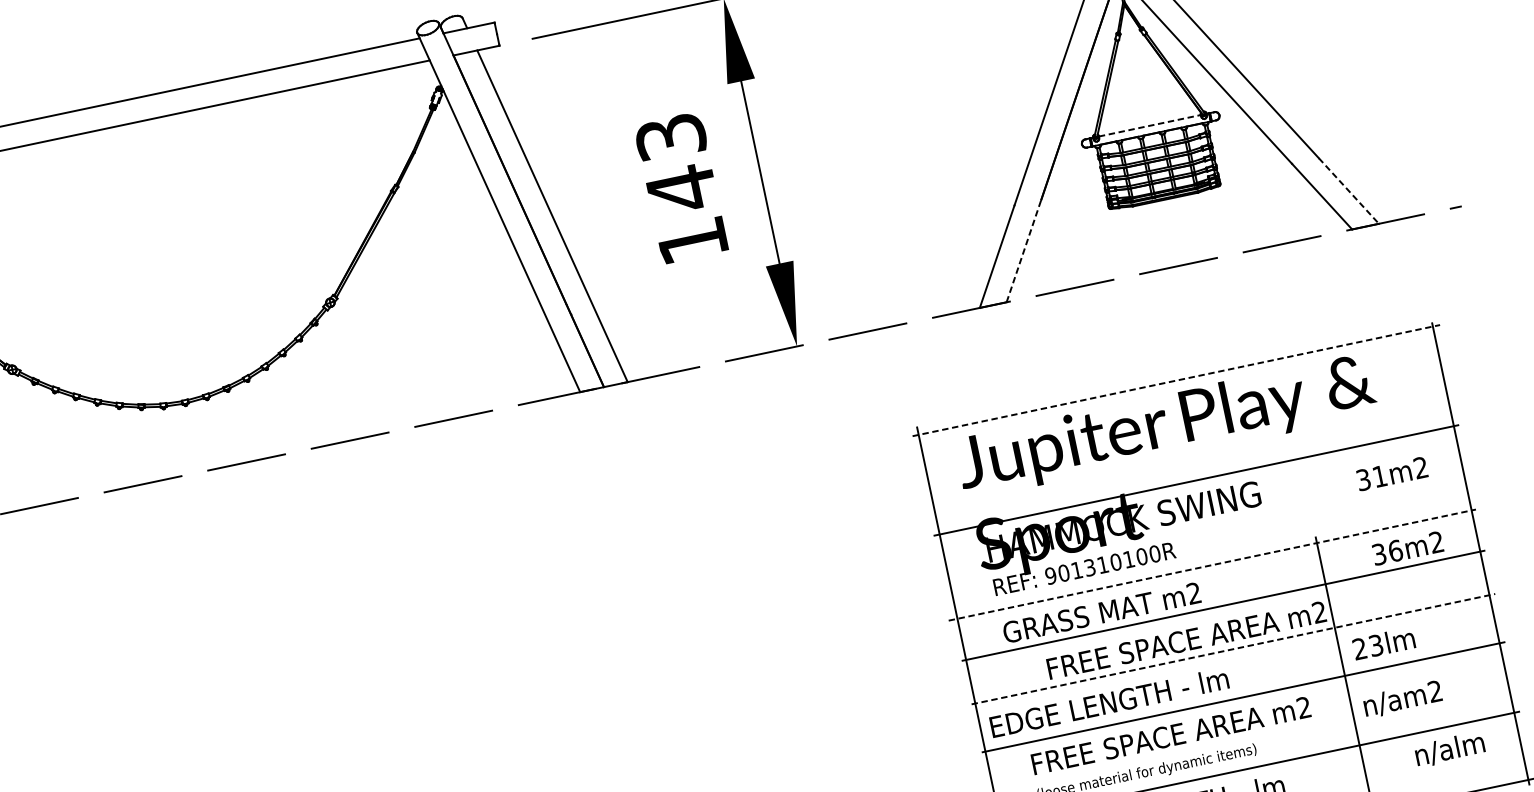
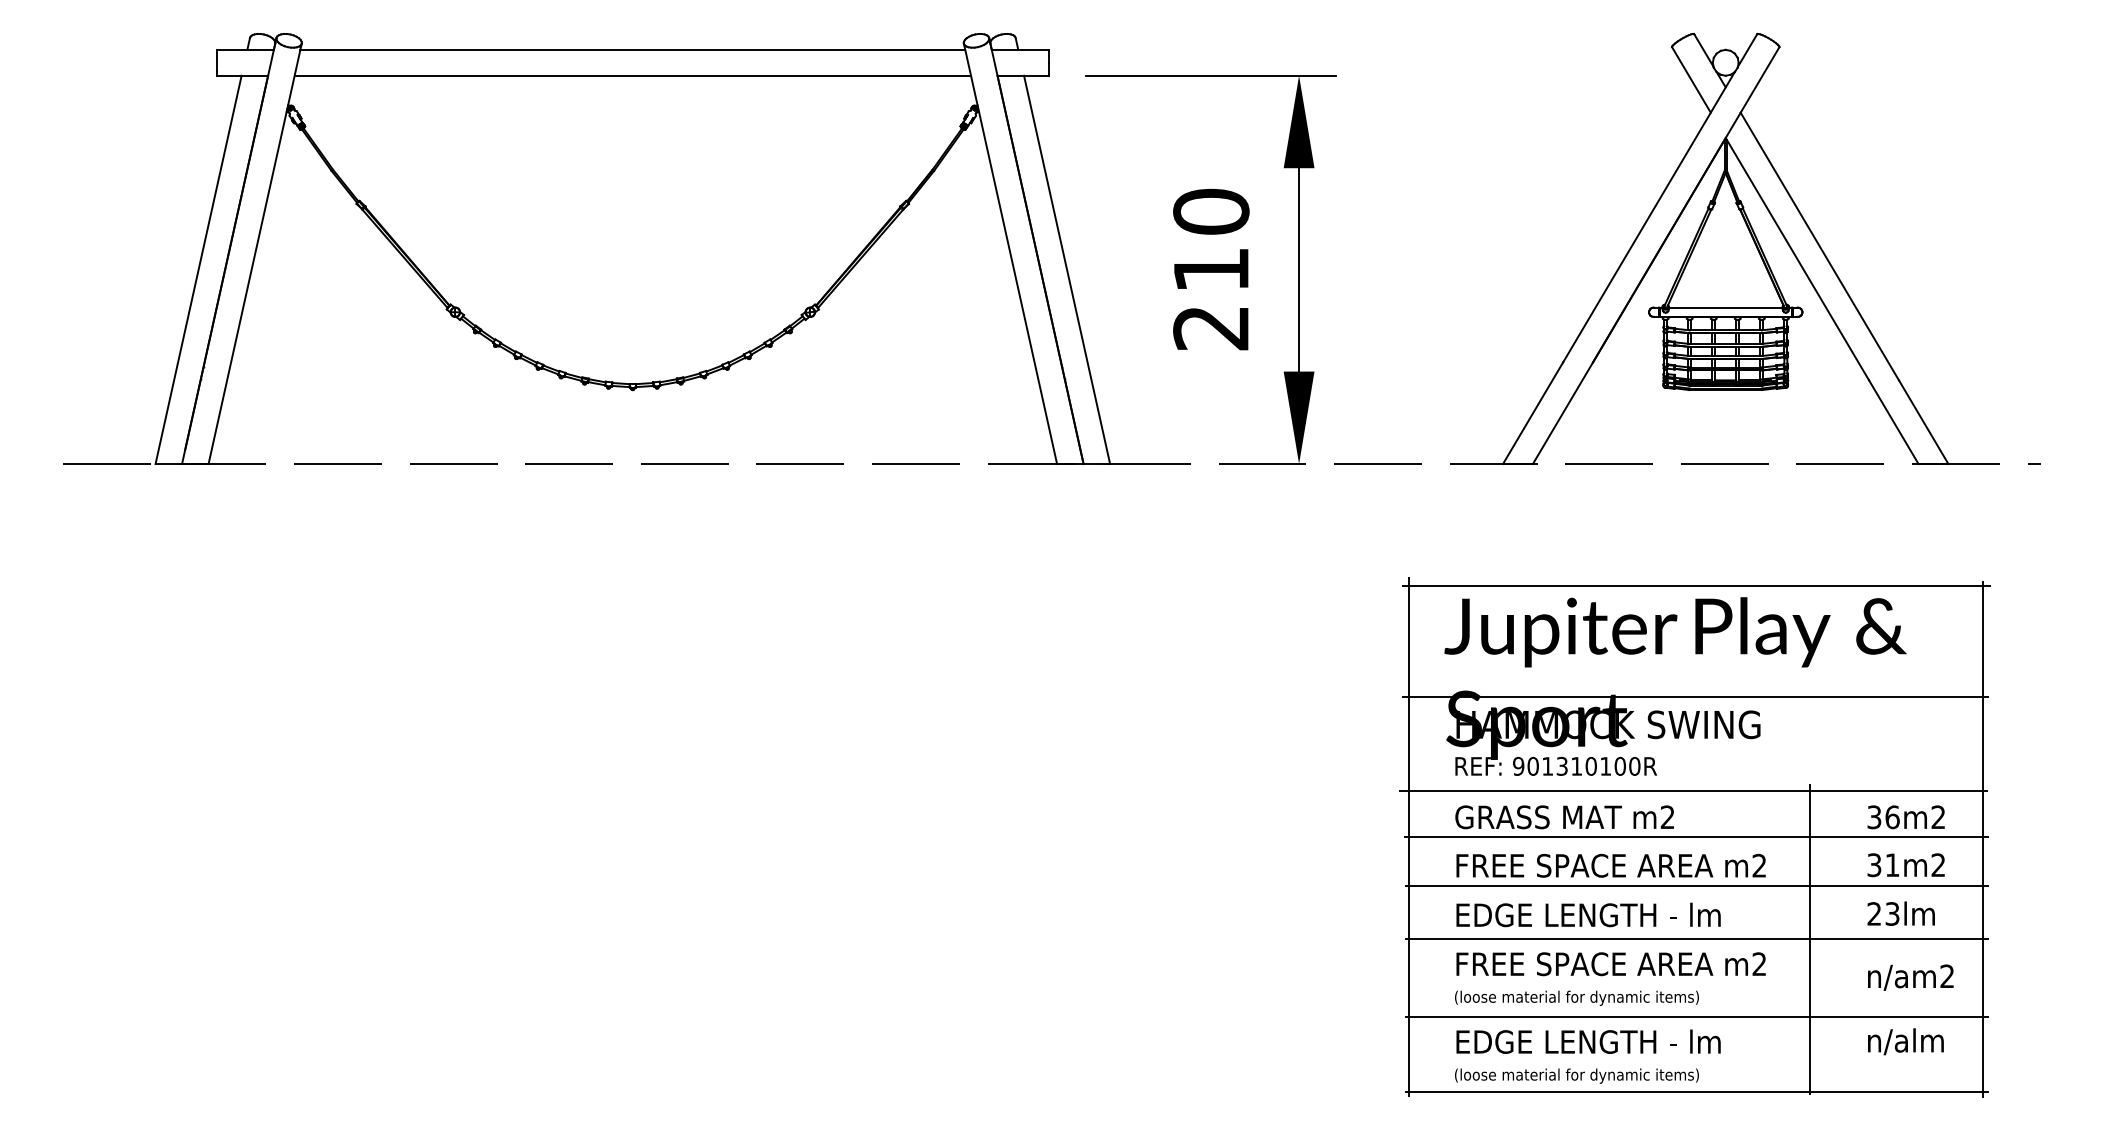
line: (1149, 125) -> (1725, 307), dashed -> solid
text: (681, 188) -> (1211, 269), 143 -> 210
line: (1348, 191) -> (1923, 422), dashed -> solid
line: (1024, 250) -> (1563, 412), dashed -> solid
line: (1177, 380) -> (1697, 585), dashed -> solid
text: (1391, 474) -> (1905, 865), moved
line: (1213, 565) -> (1694, 791), dashed -> solid
text: (1186, 640) -> (1610, 865), moved
text: (1383, 643) -> (1900, 913), moved
line: (1233, 648) -> (1697, 885), dashed -> solid
text: (1402, 699) -> (1910, 977), moved
text: (1109, 702) -> (1588, 914), moved

